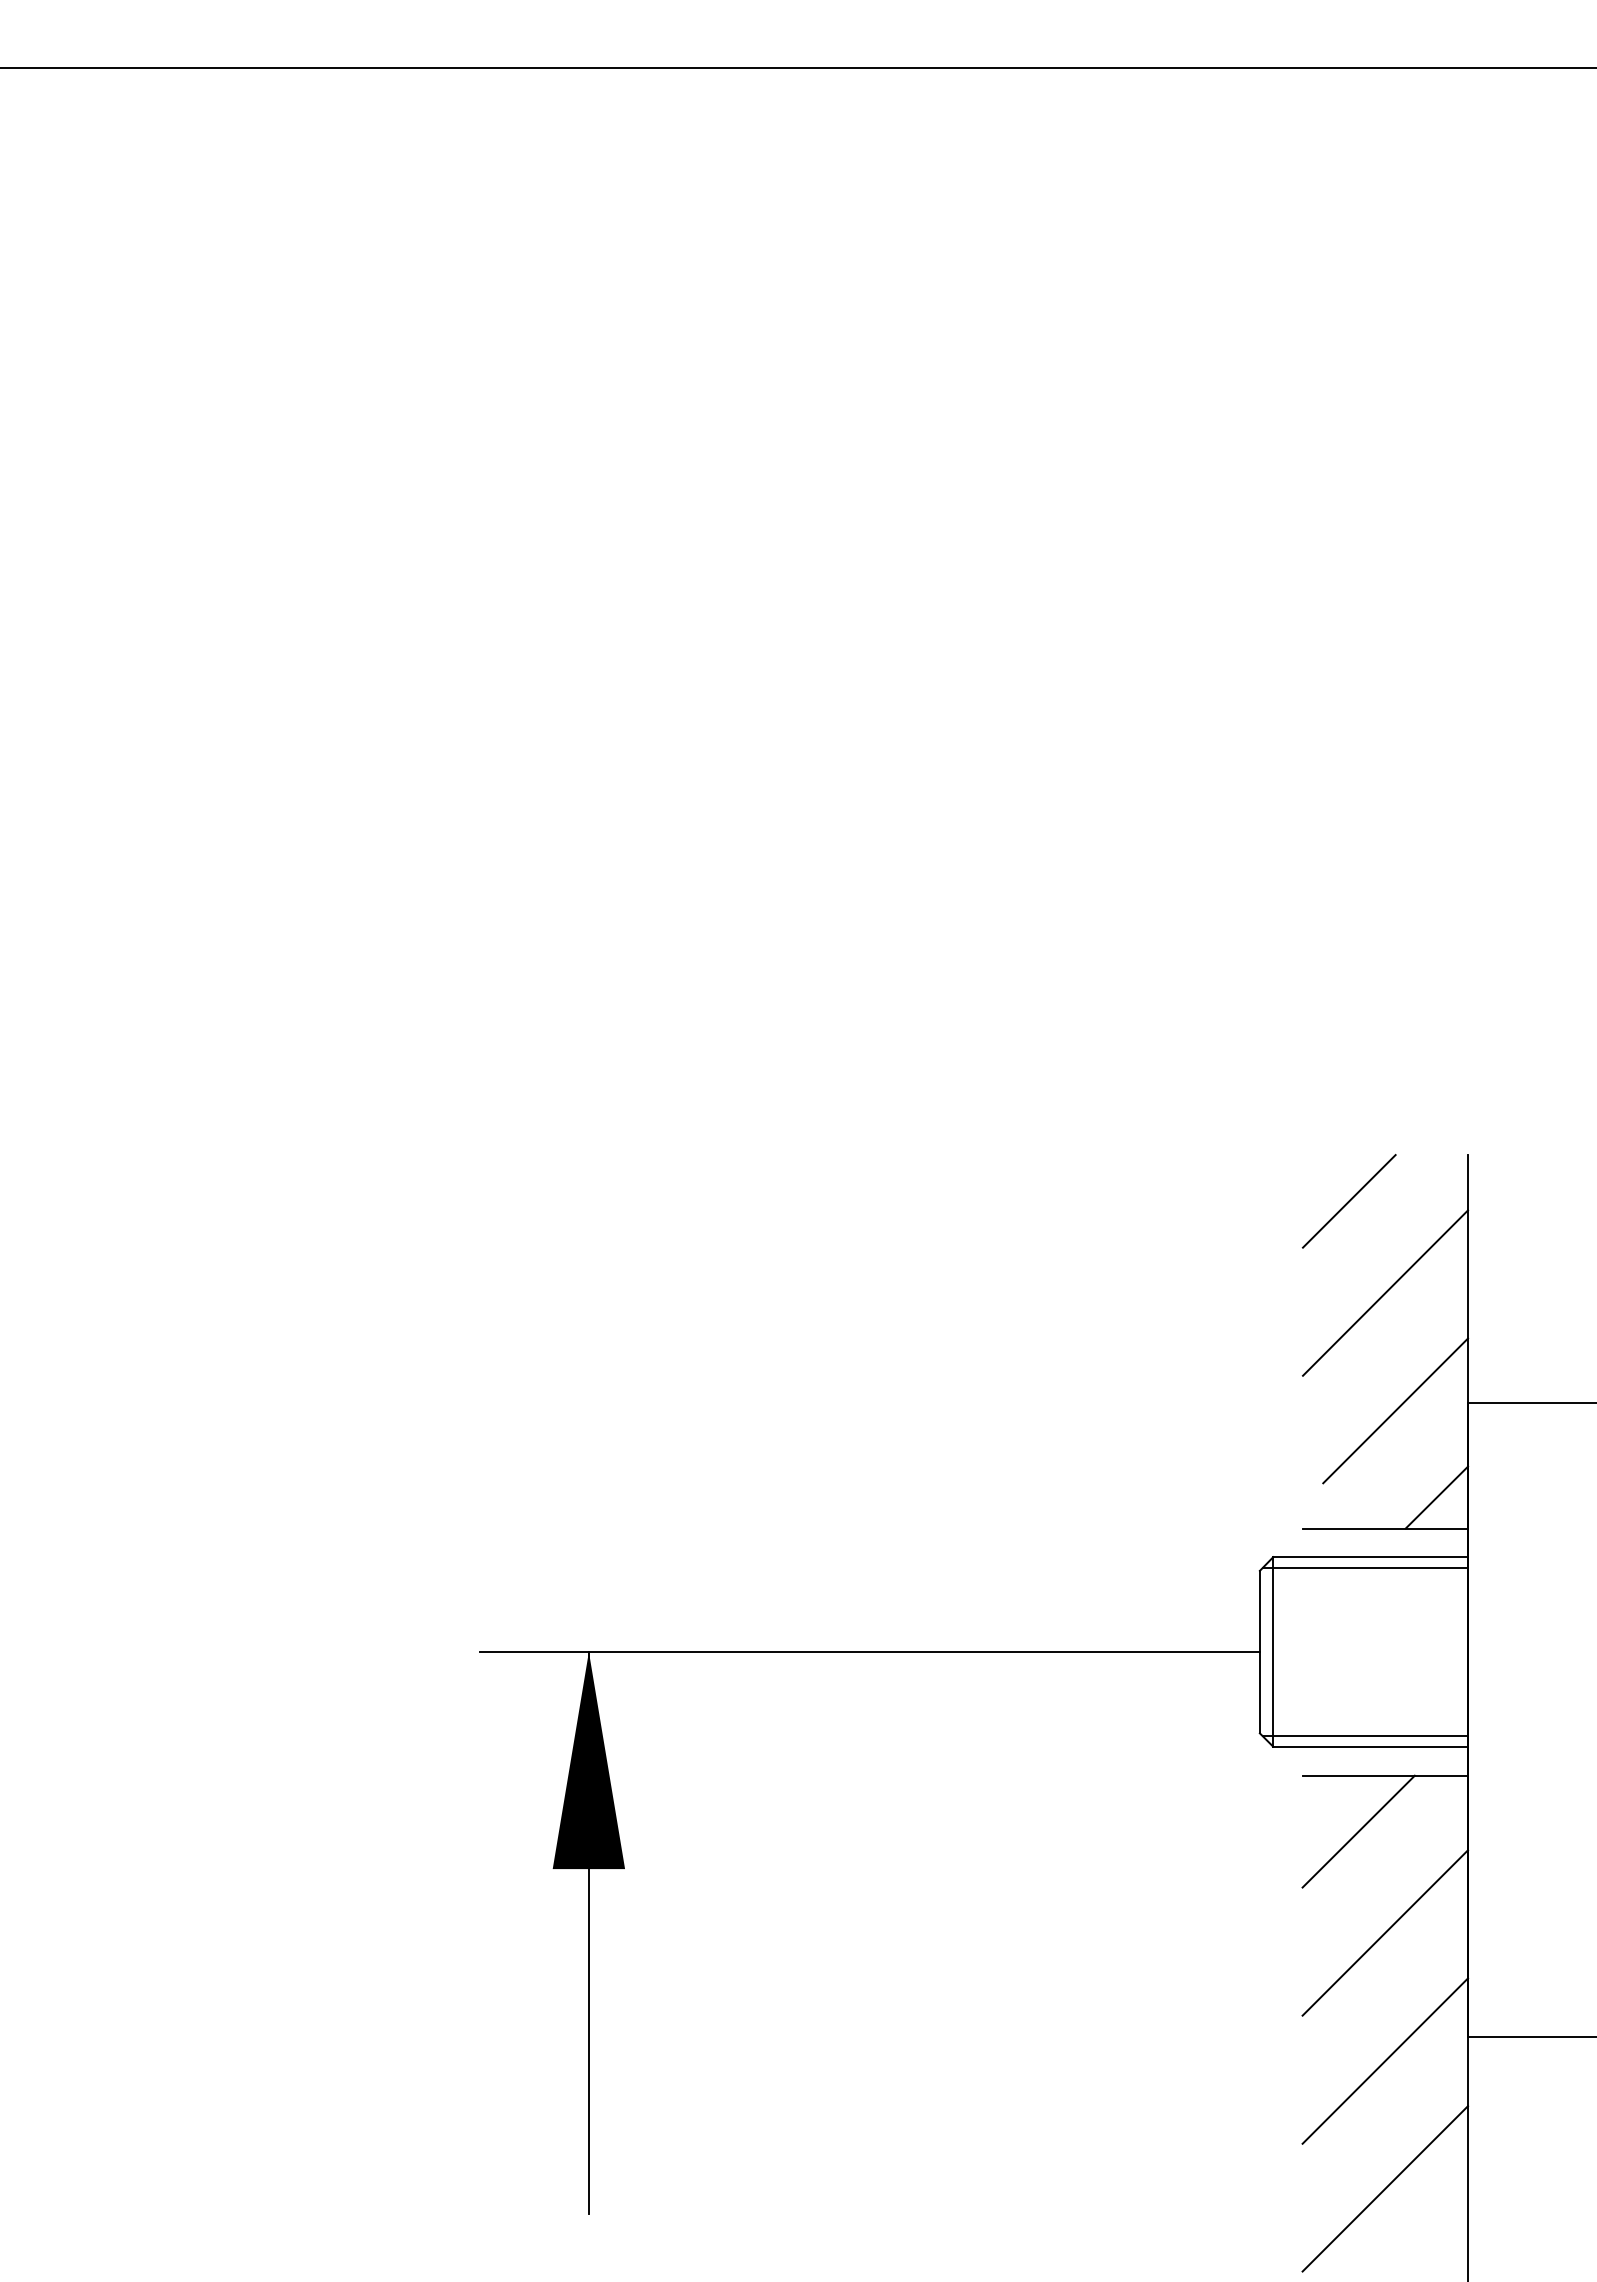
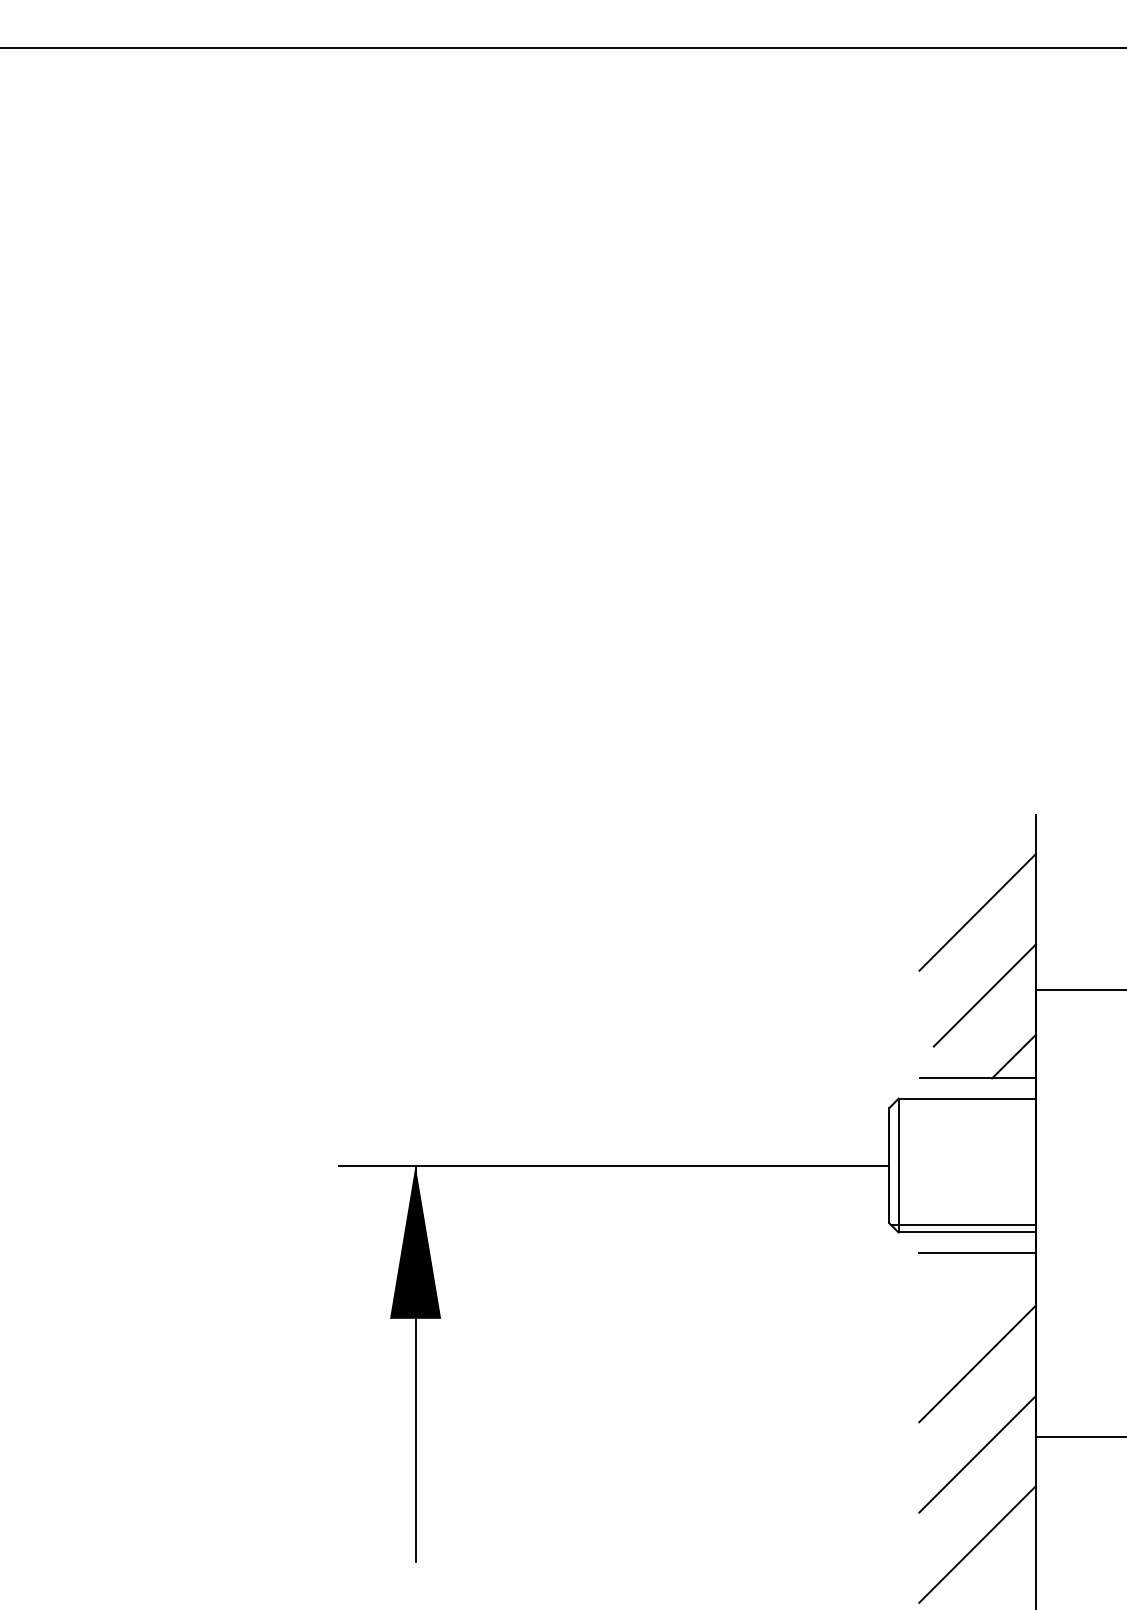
line: (1348, 1201) -> (951, 847), removed
line: (1365, 1567) -> (963, 1105), removed
line: (1358, 1831) -> (958, 1292), removed

